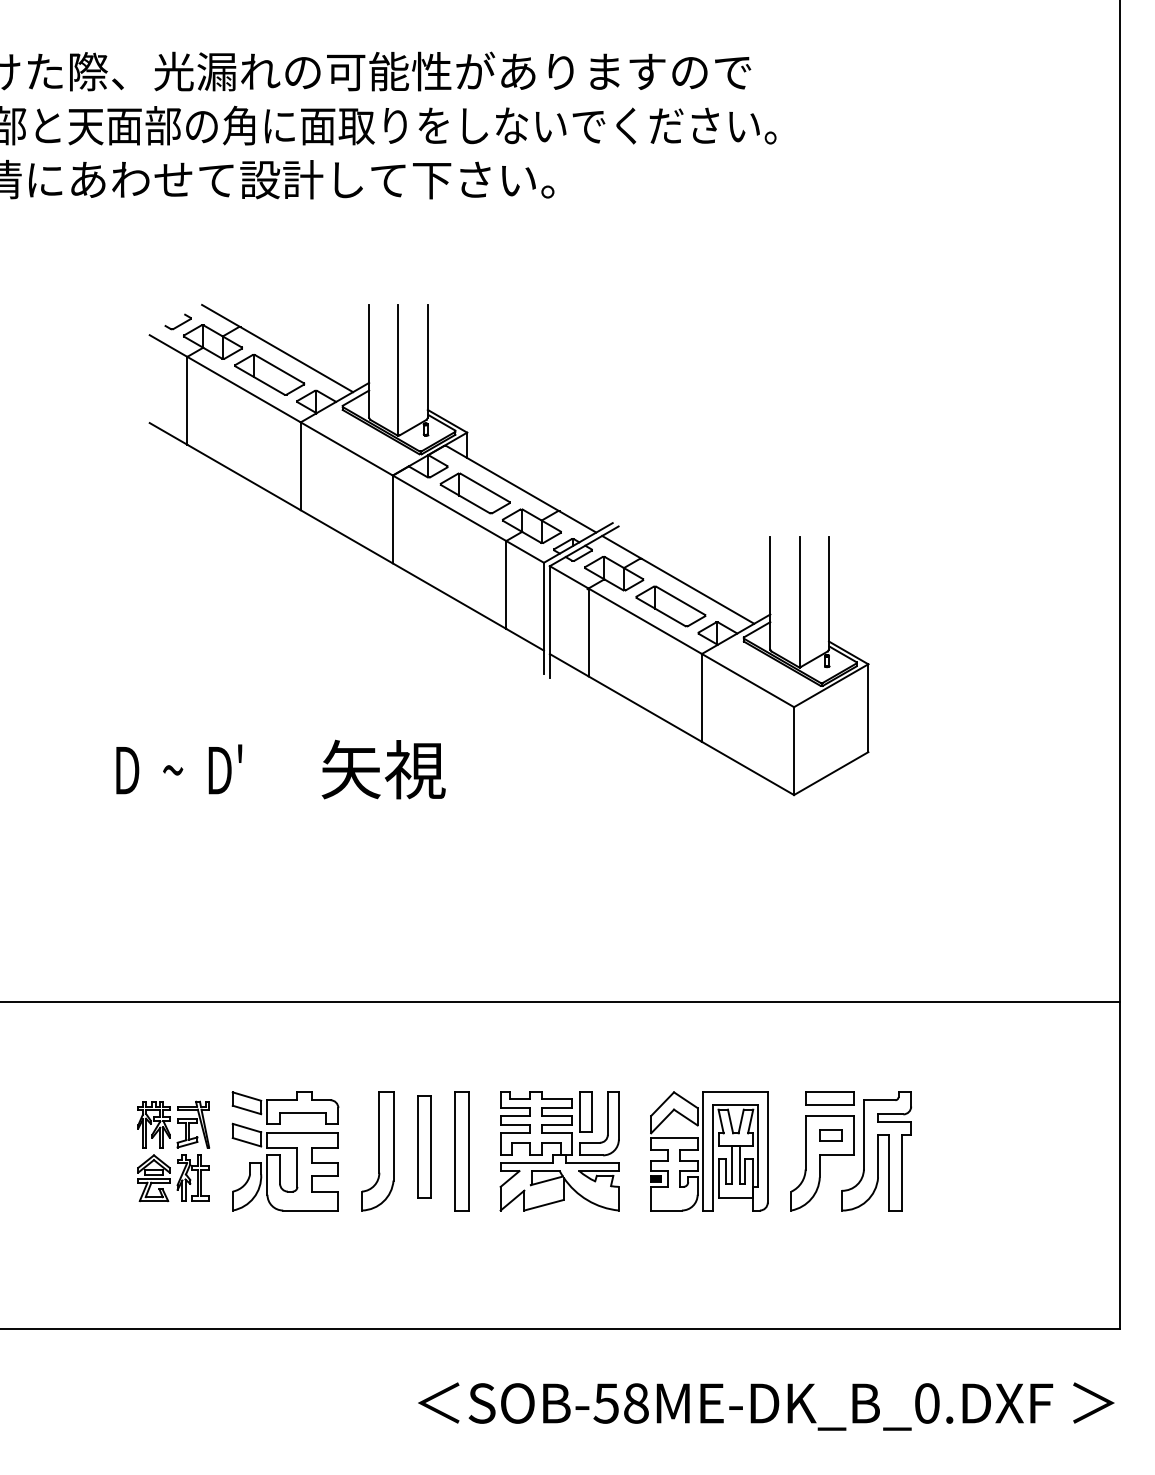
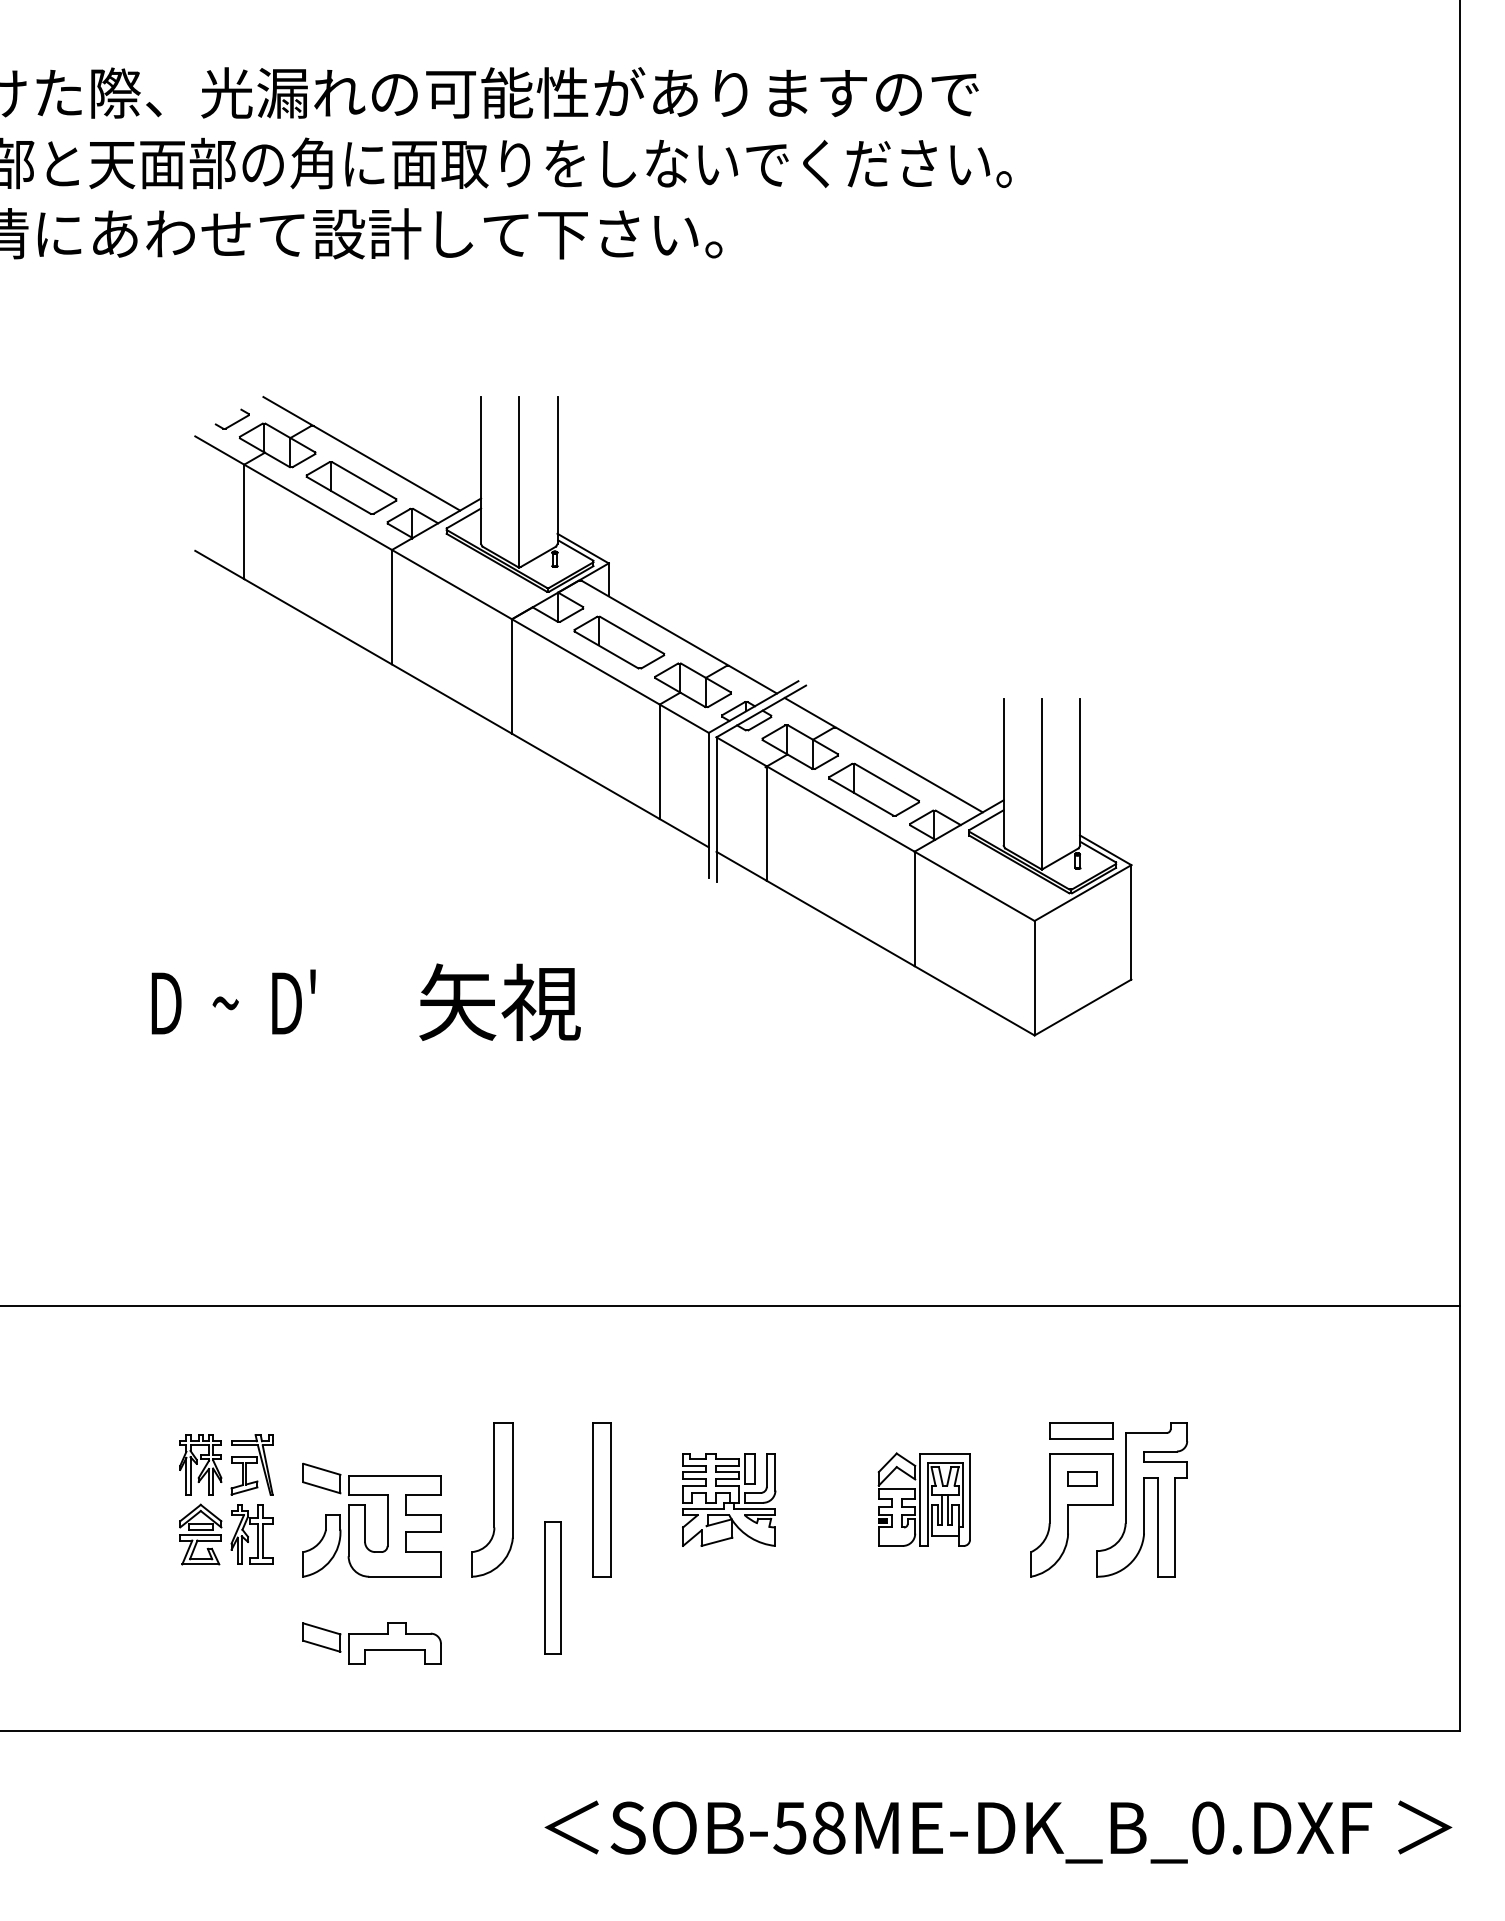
part: (285, 1107) -> (372, 1643), moved
part: (424, 1146) -> (553, 1587), moved
part: (559, 1151) -> (729, 1499), size x0.6
part: (709, 1151) -> (924, 1499), size x0.6

